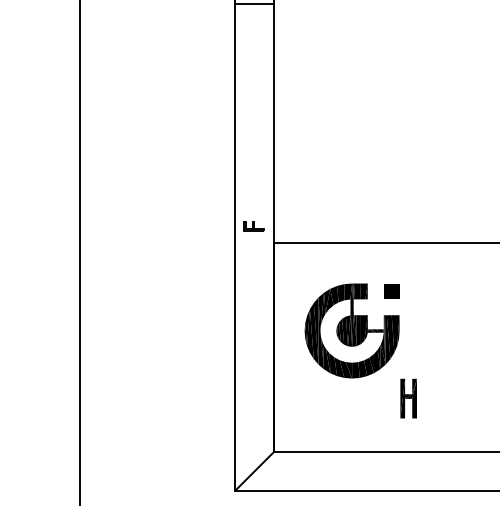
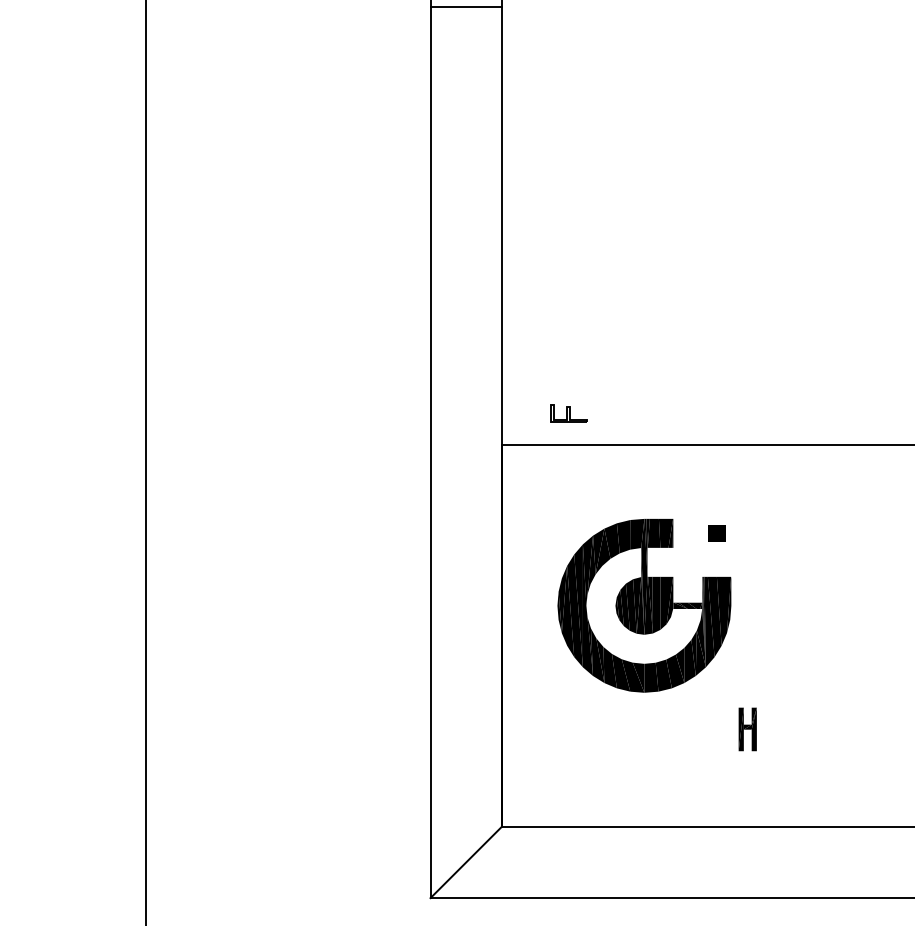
part: (253, 226) -> (568, 414), moved
part: (391, 291) -> (716, 533), size x0.6
part: (408, 398) -> (747, 729), size x0.6

